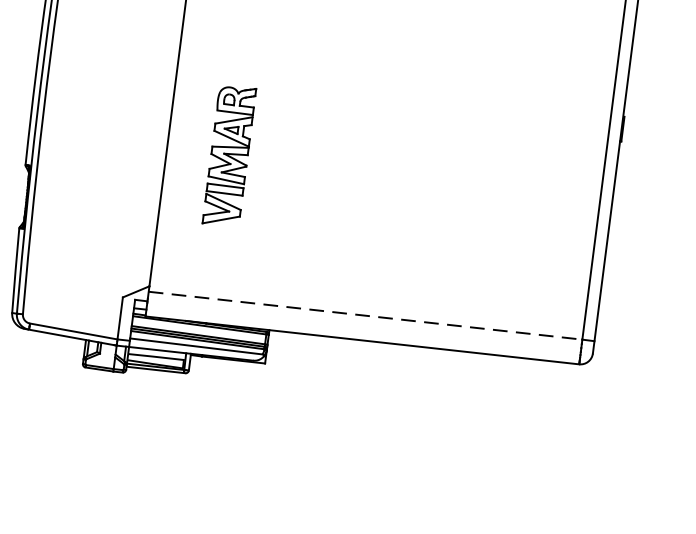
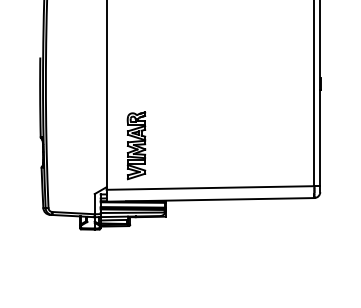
part: (229, 155) -> (136, 145), moved
line: (365, 316) -> (210, 188), dashed -> solid

